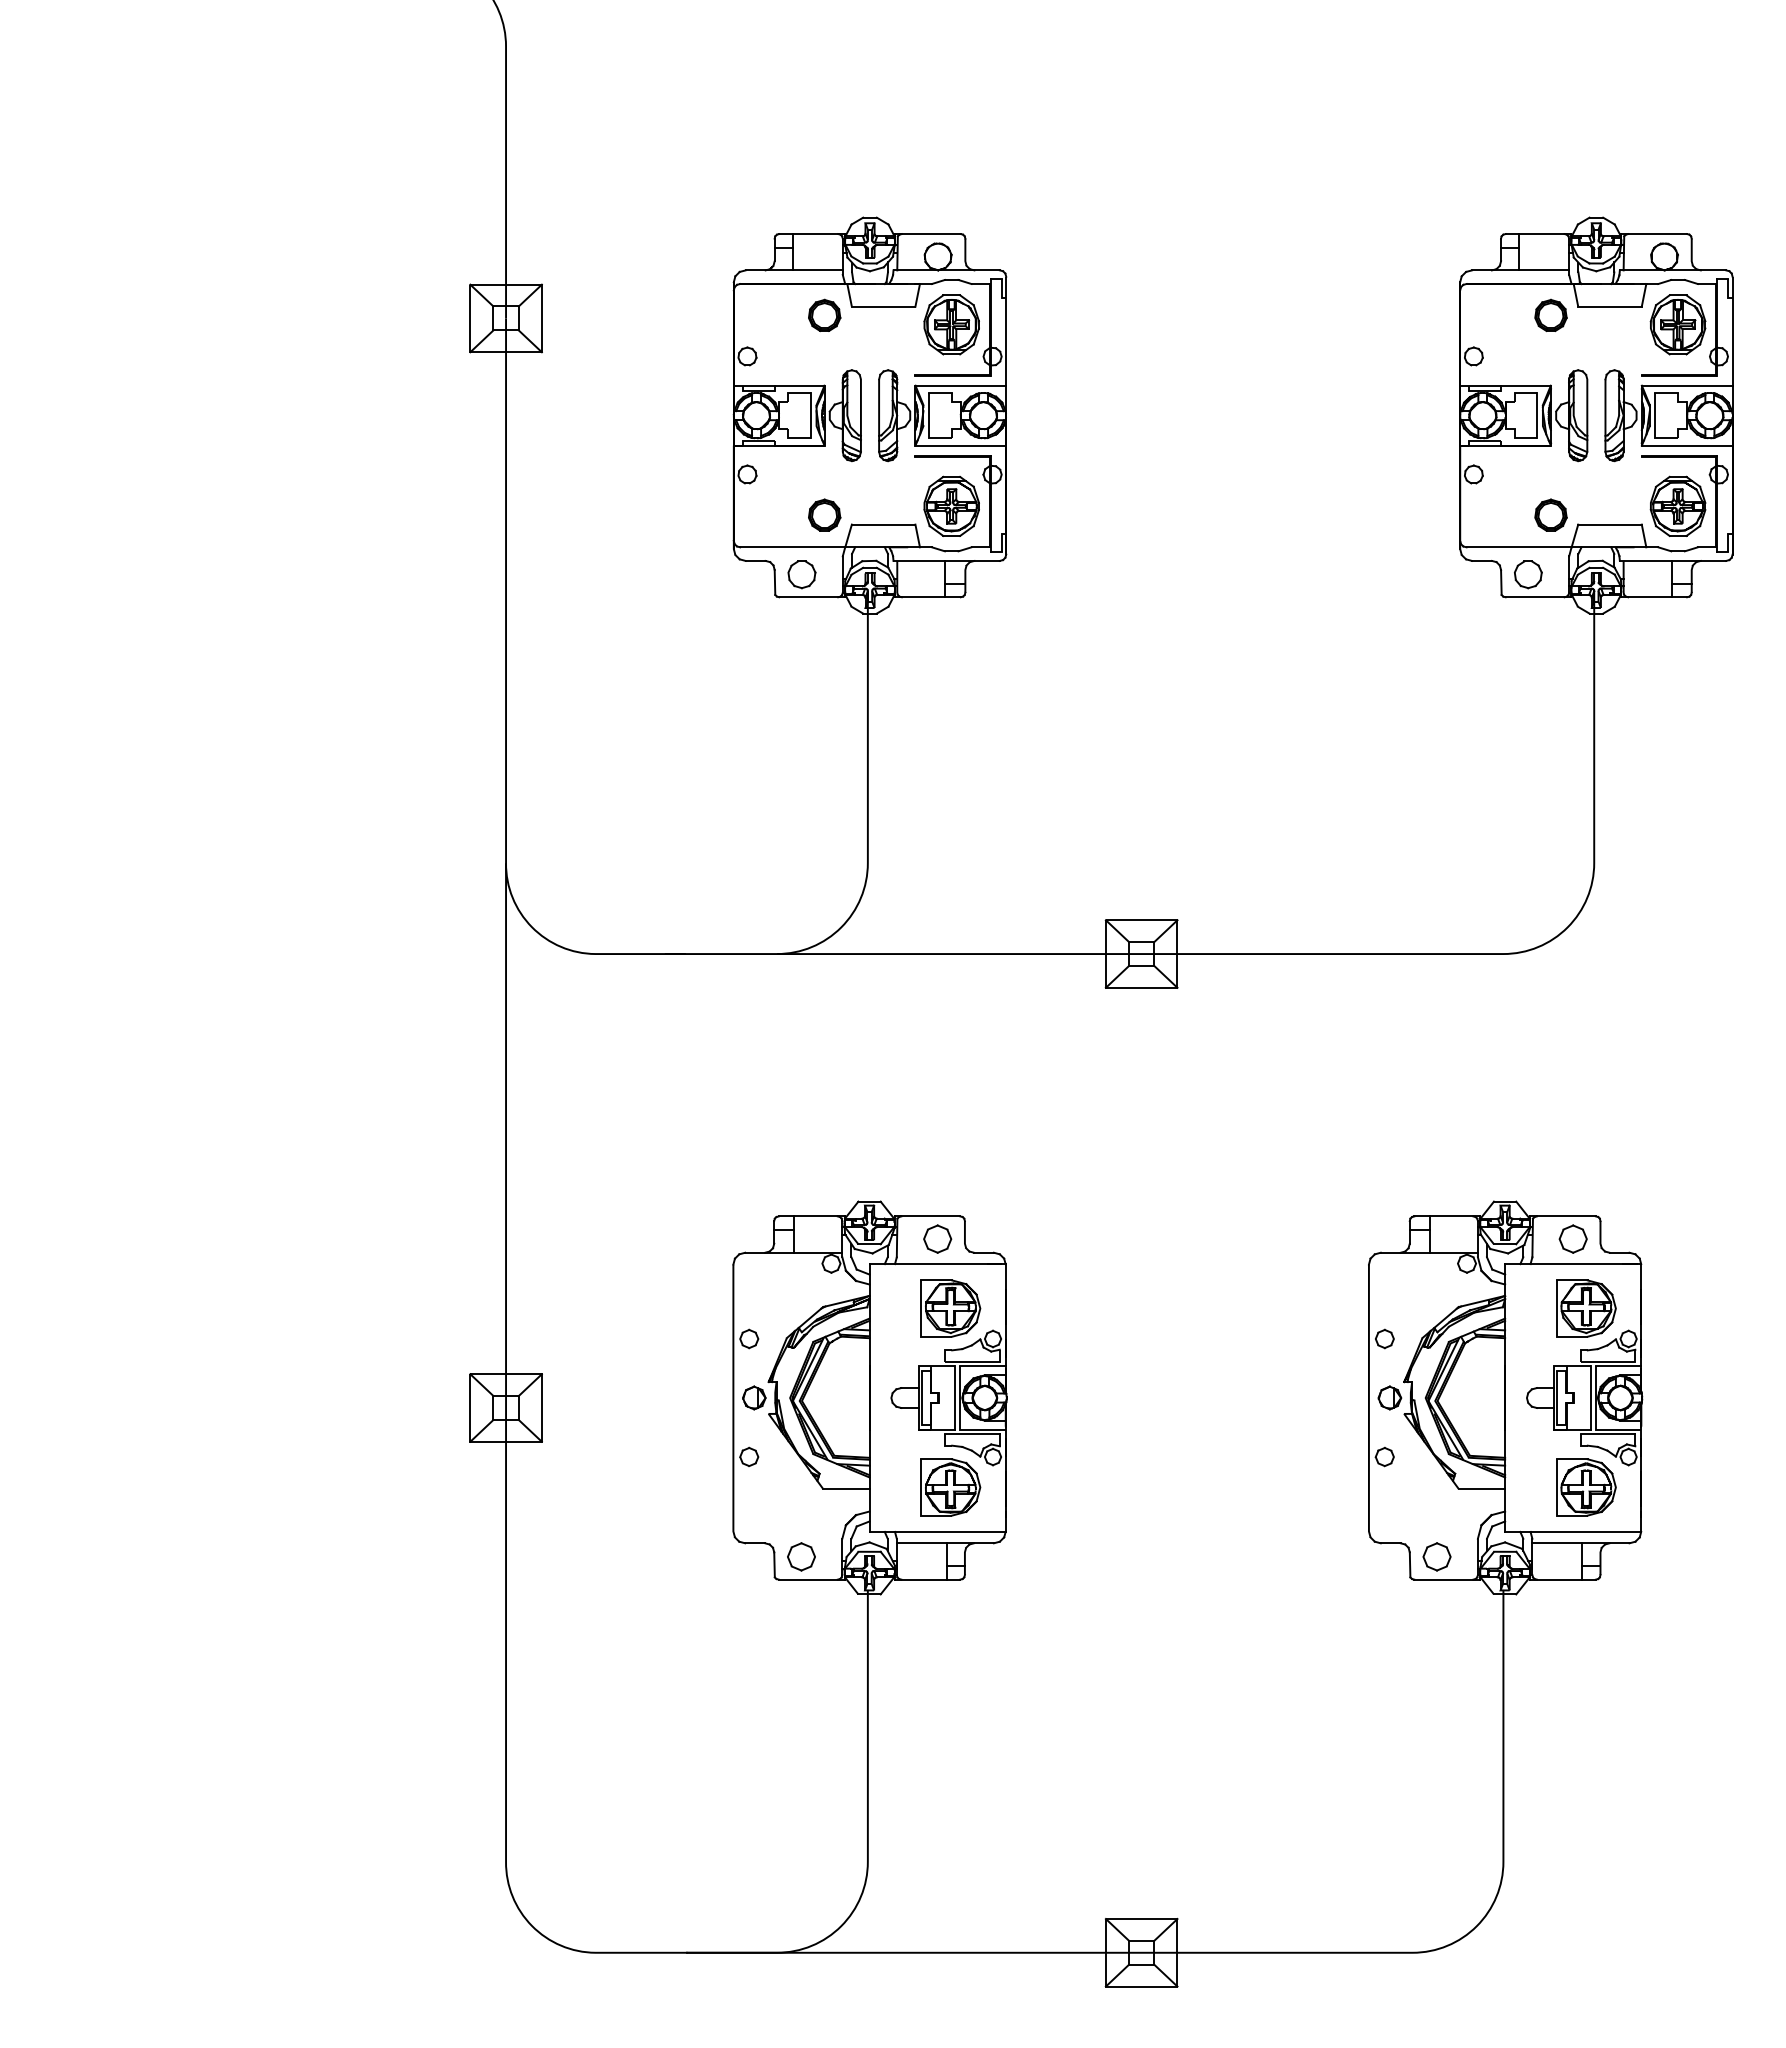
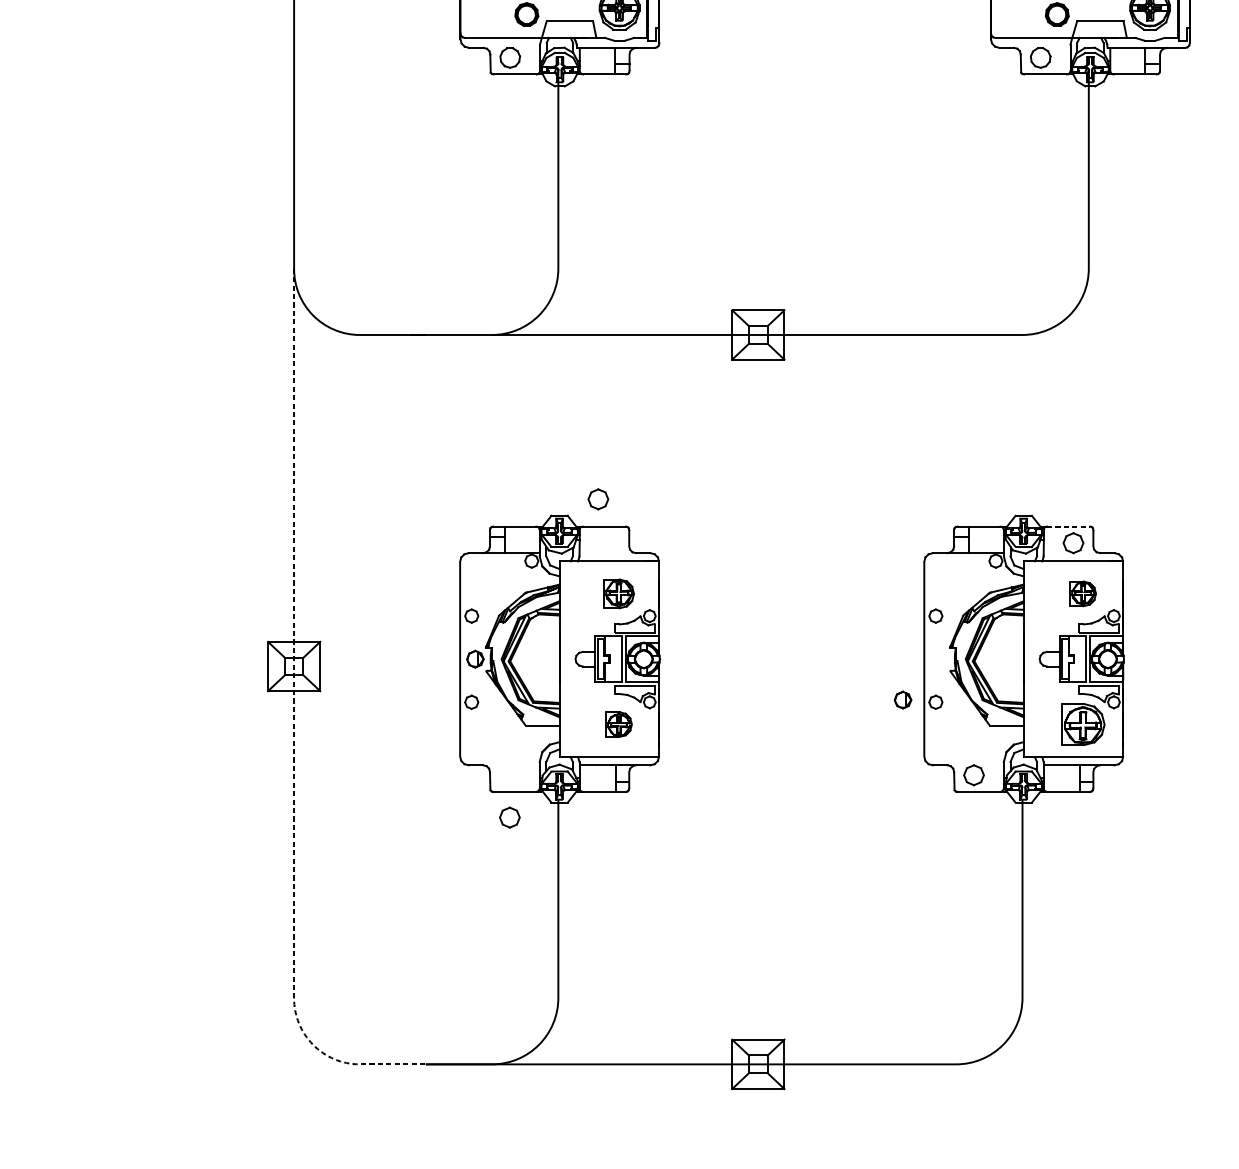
line: (1566, 1216) -> (1068, 526), solid -> dashed
part: (937, 1238) -> (598, 498), moved
part: (950, 1308) -> (618, 593), size x0.7
part: (1586, 1308) -> (1083, 593), size x0.6
part: (1389, 1397) -> (902, 699), moved
part: (950, 1487) -> (618, 724), size x0.6
line: (506, 1490) -> (294, 726), solid -> dashed
part: (801, 1556) -> (509, 817), moved

